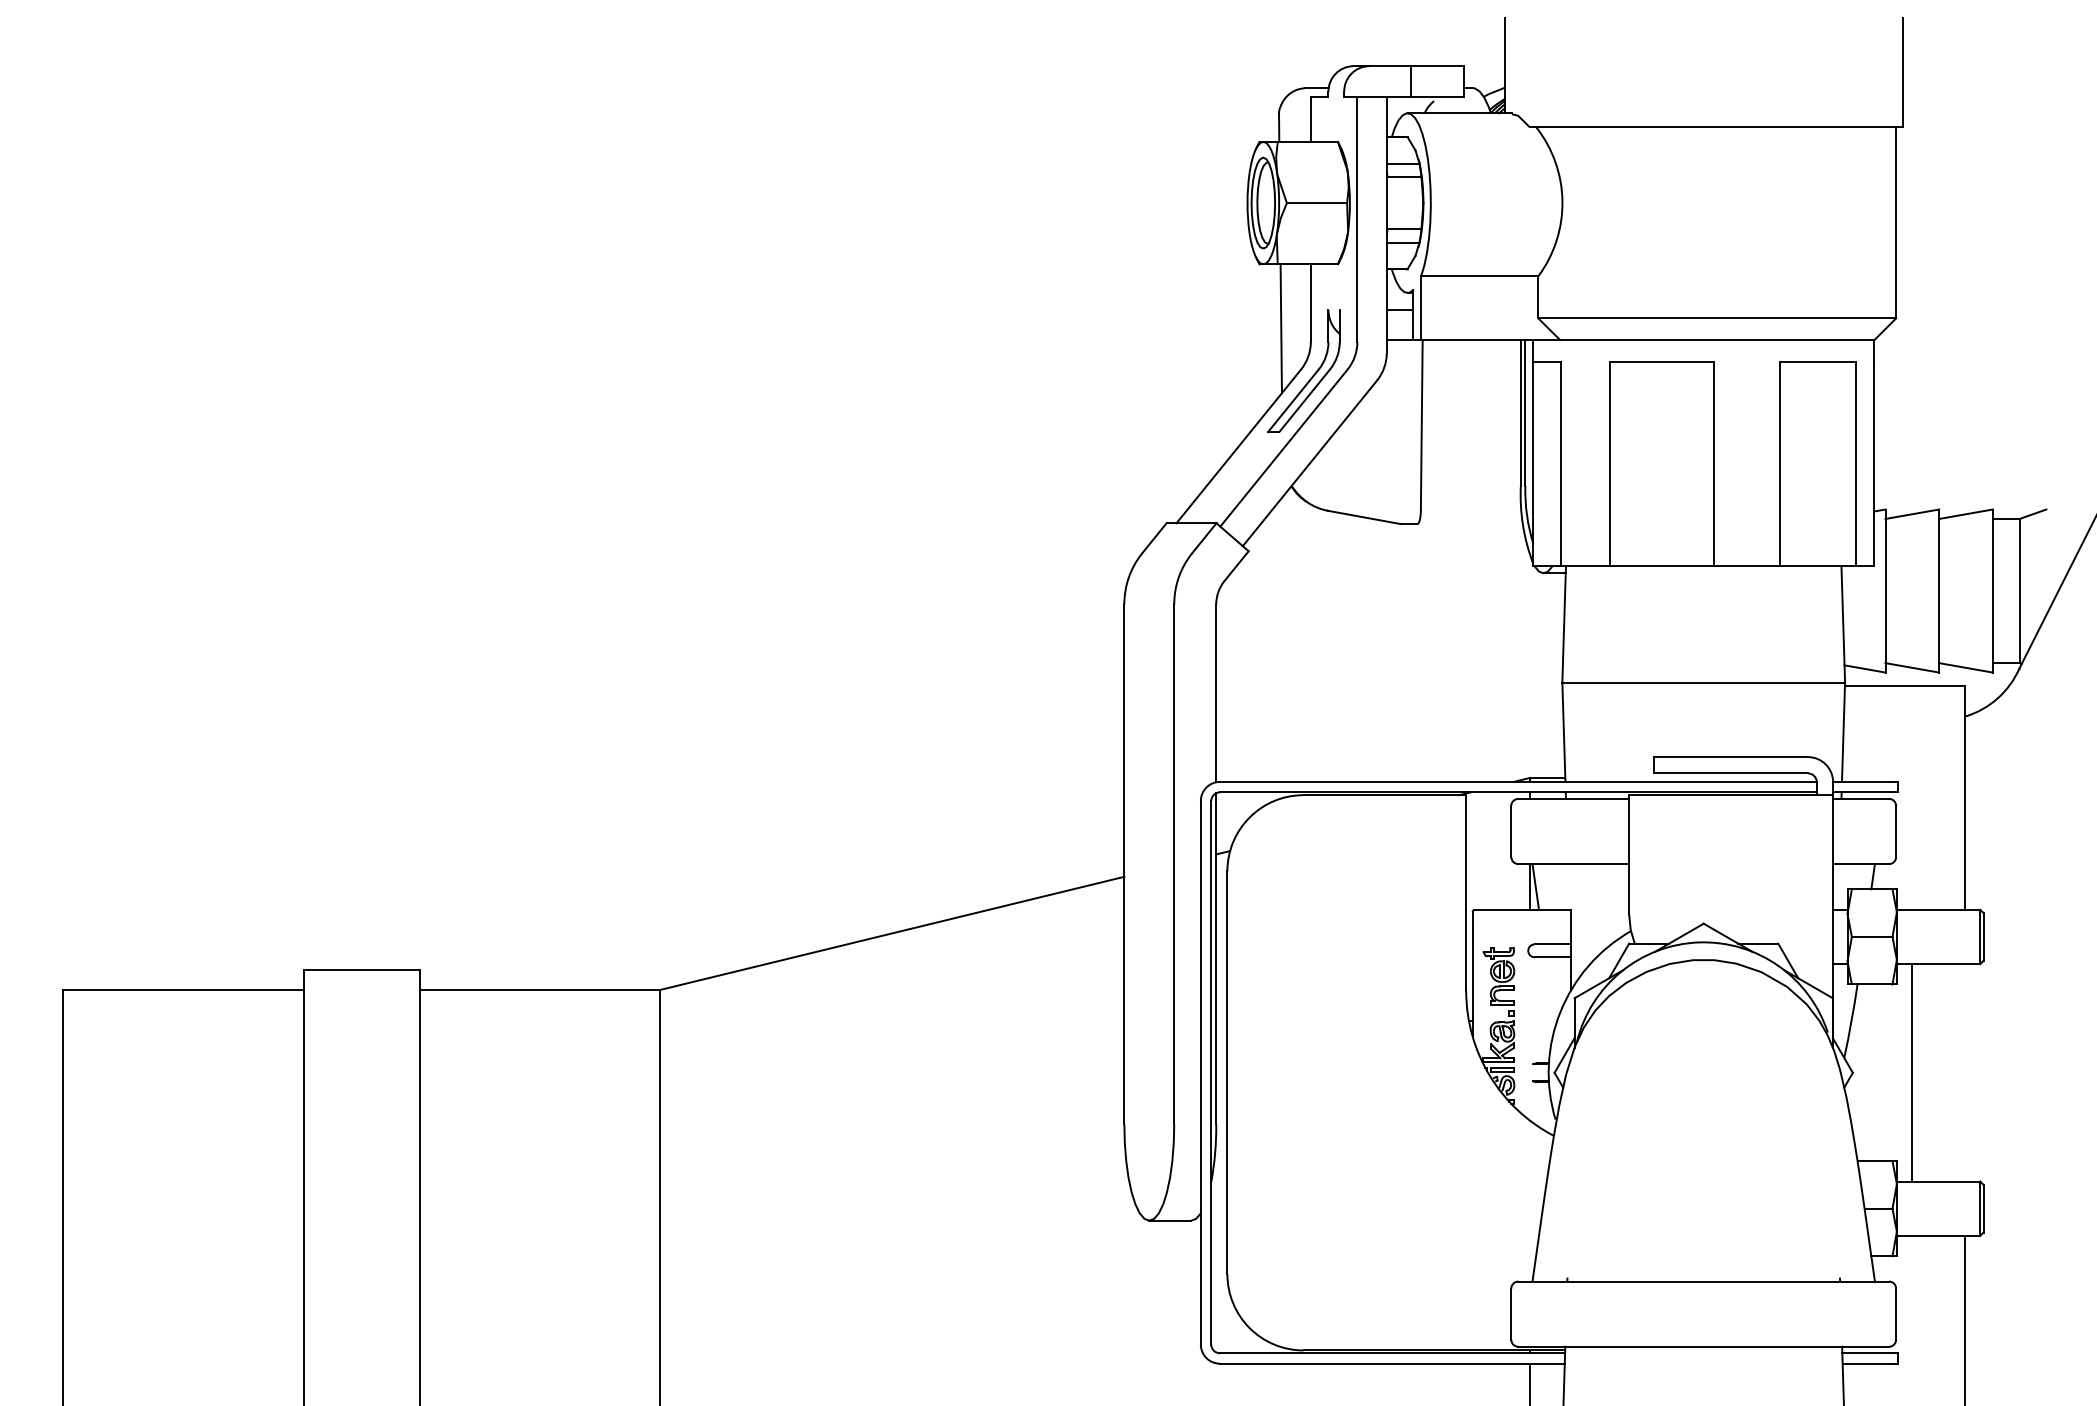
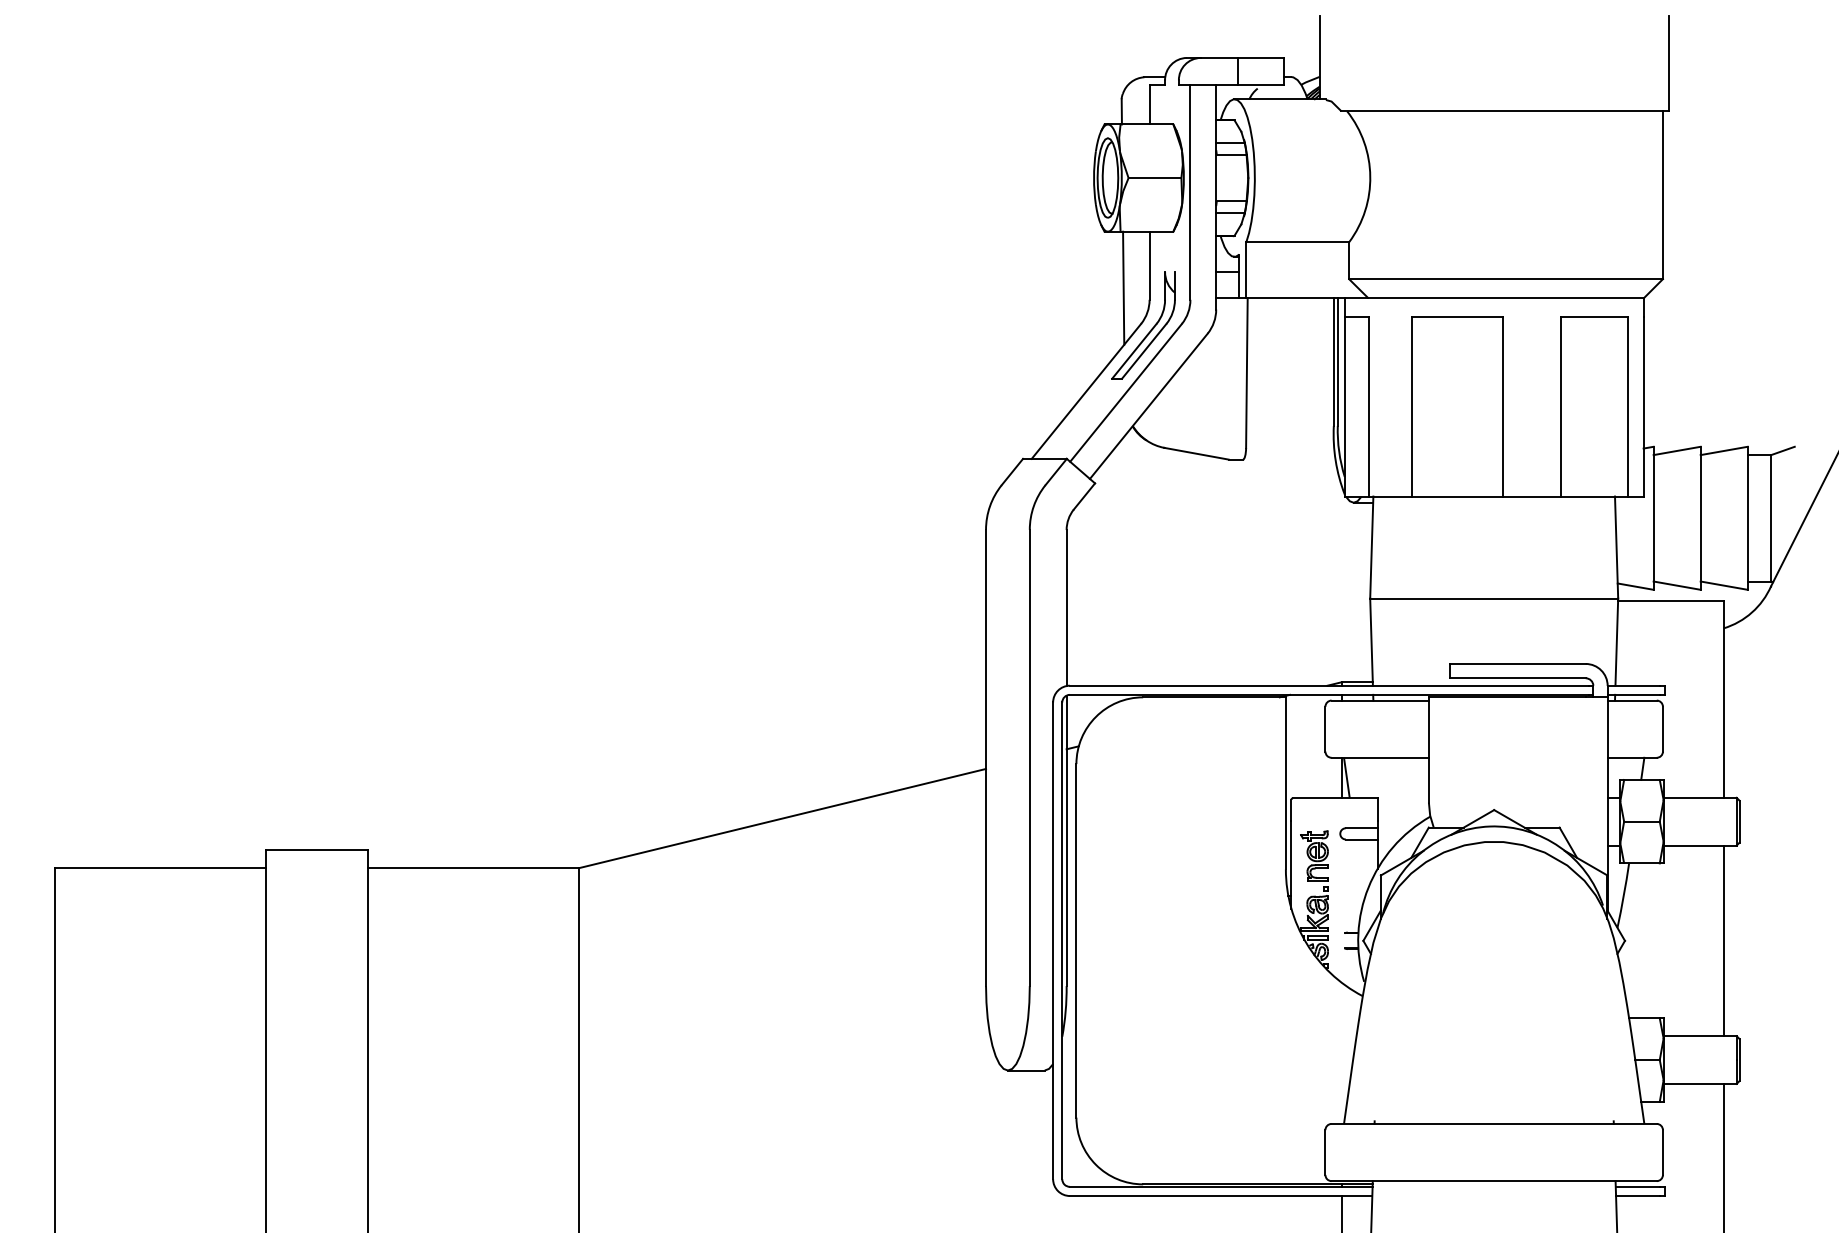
line: (1912, 1072) -> (1723, 940), moved

